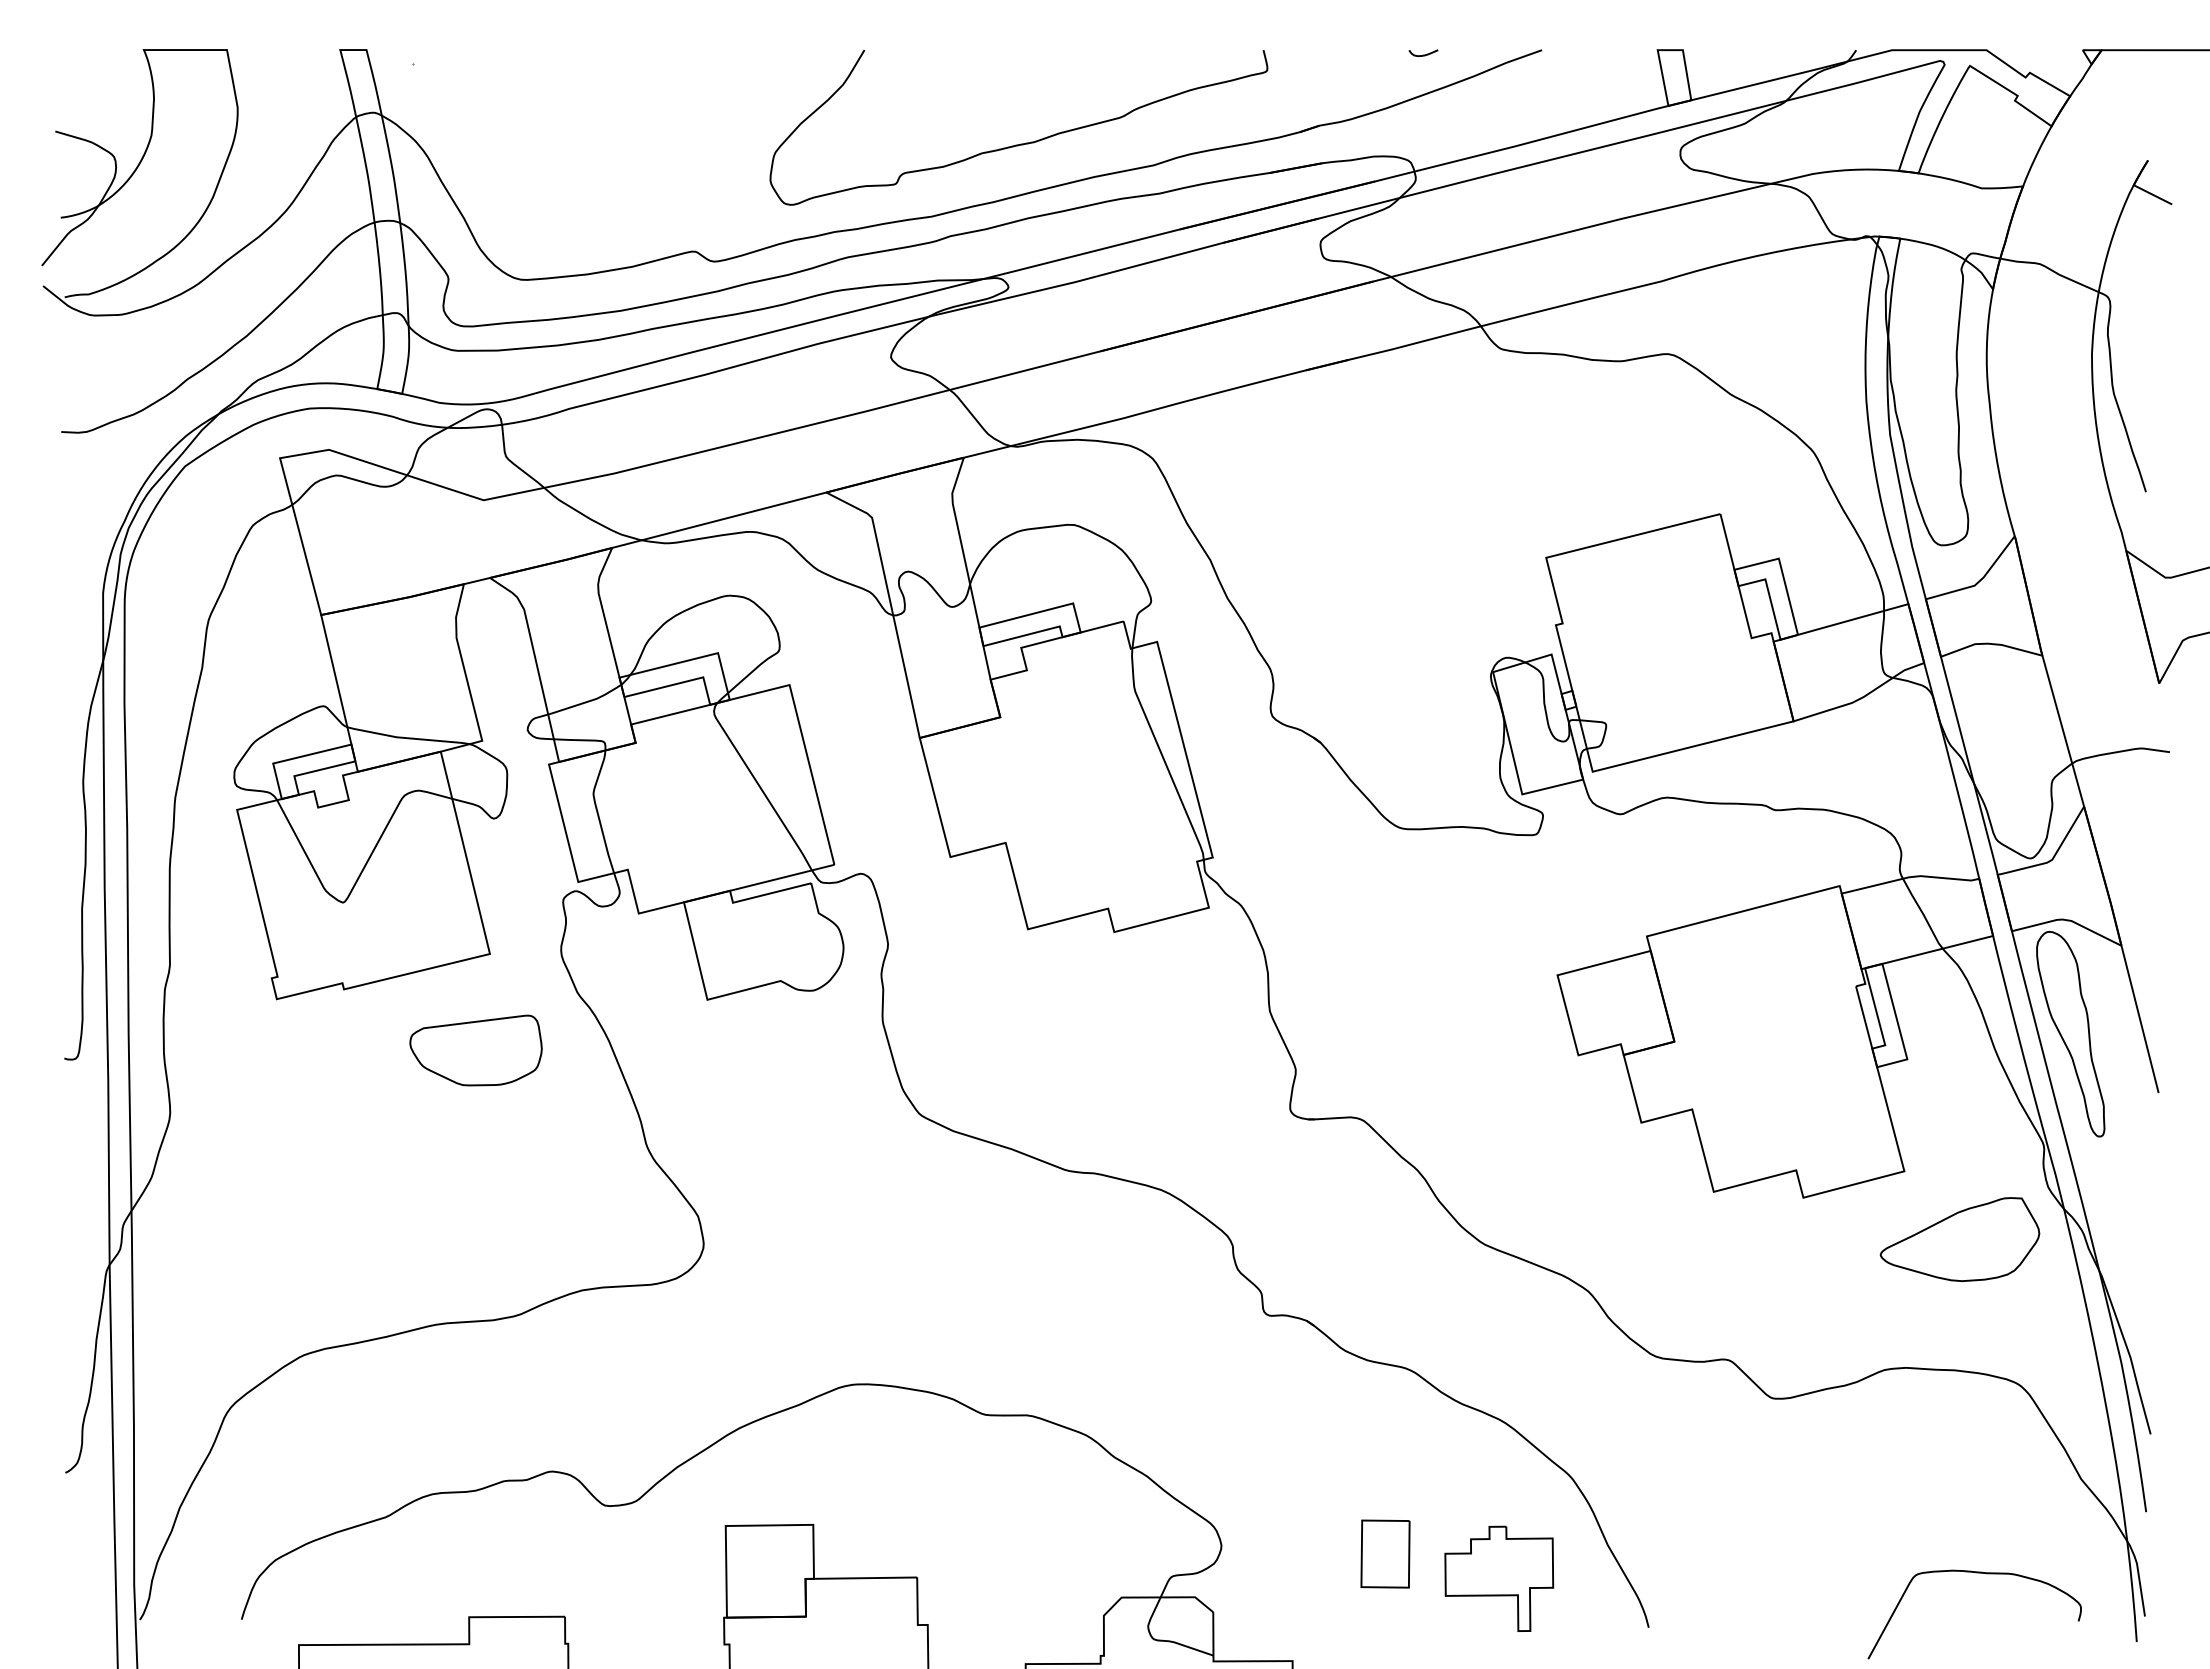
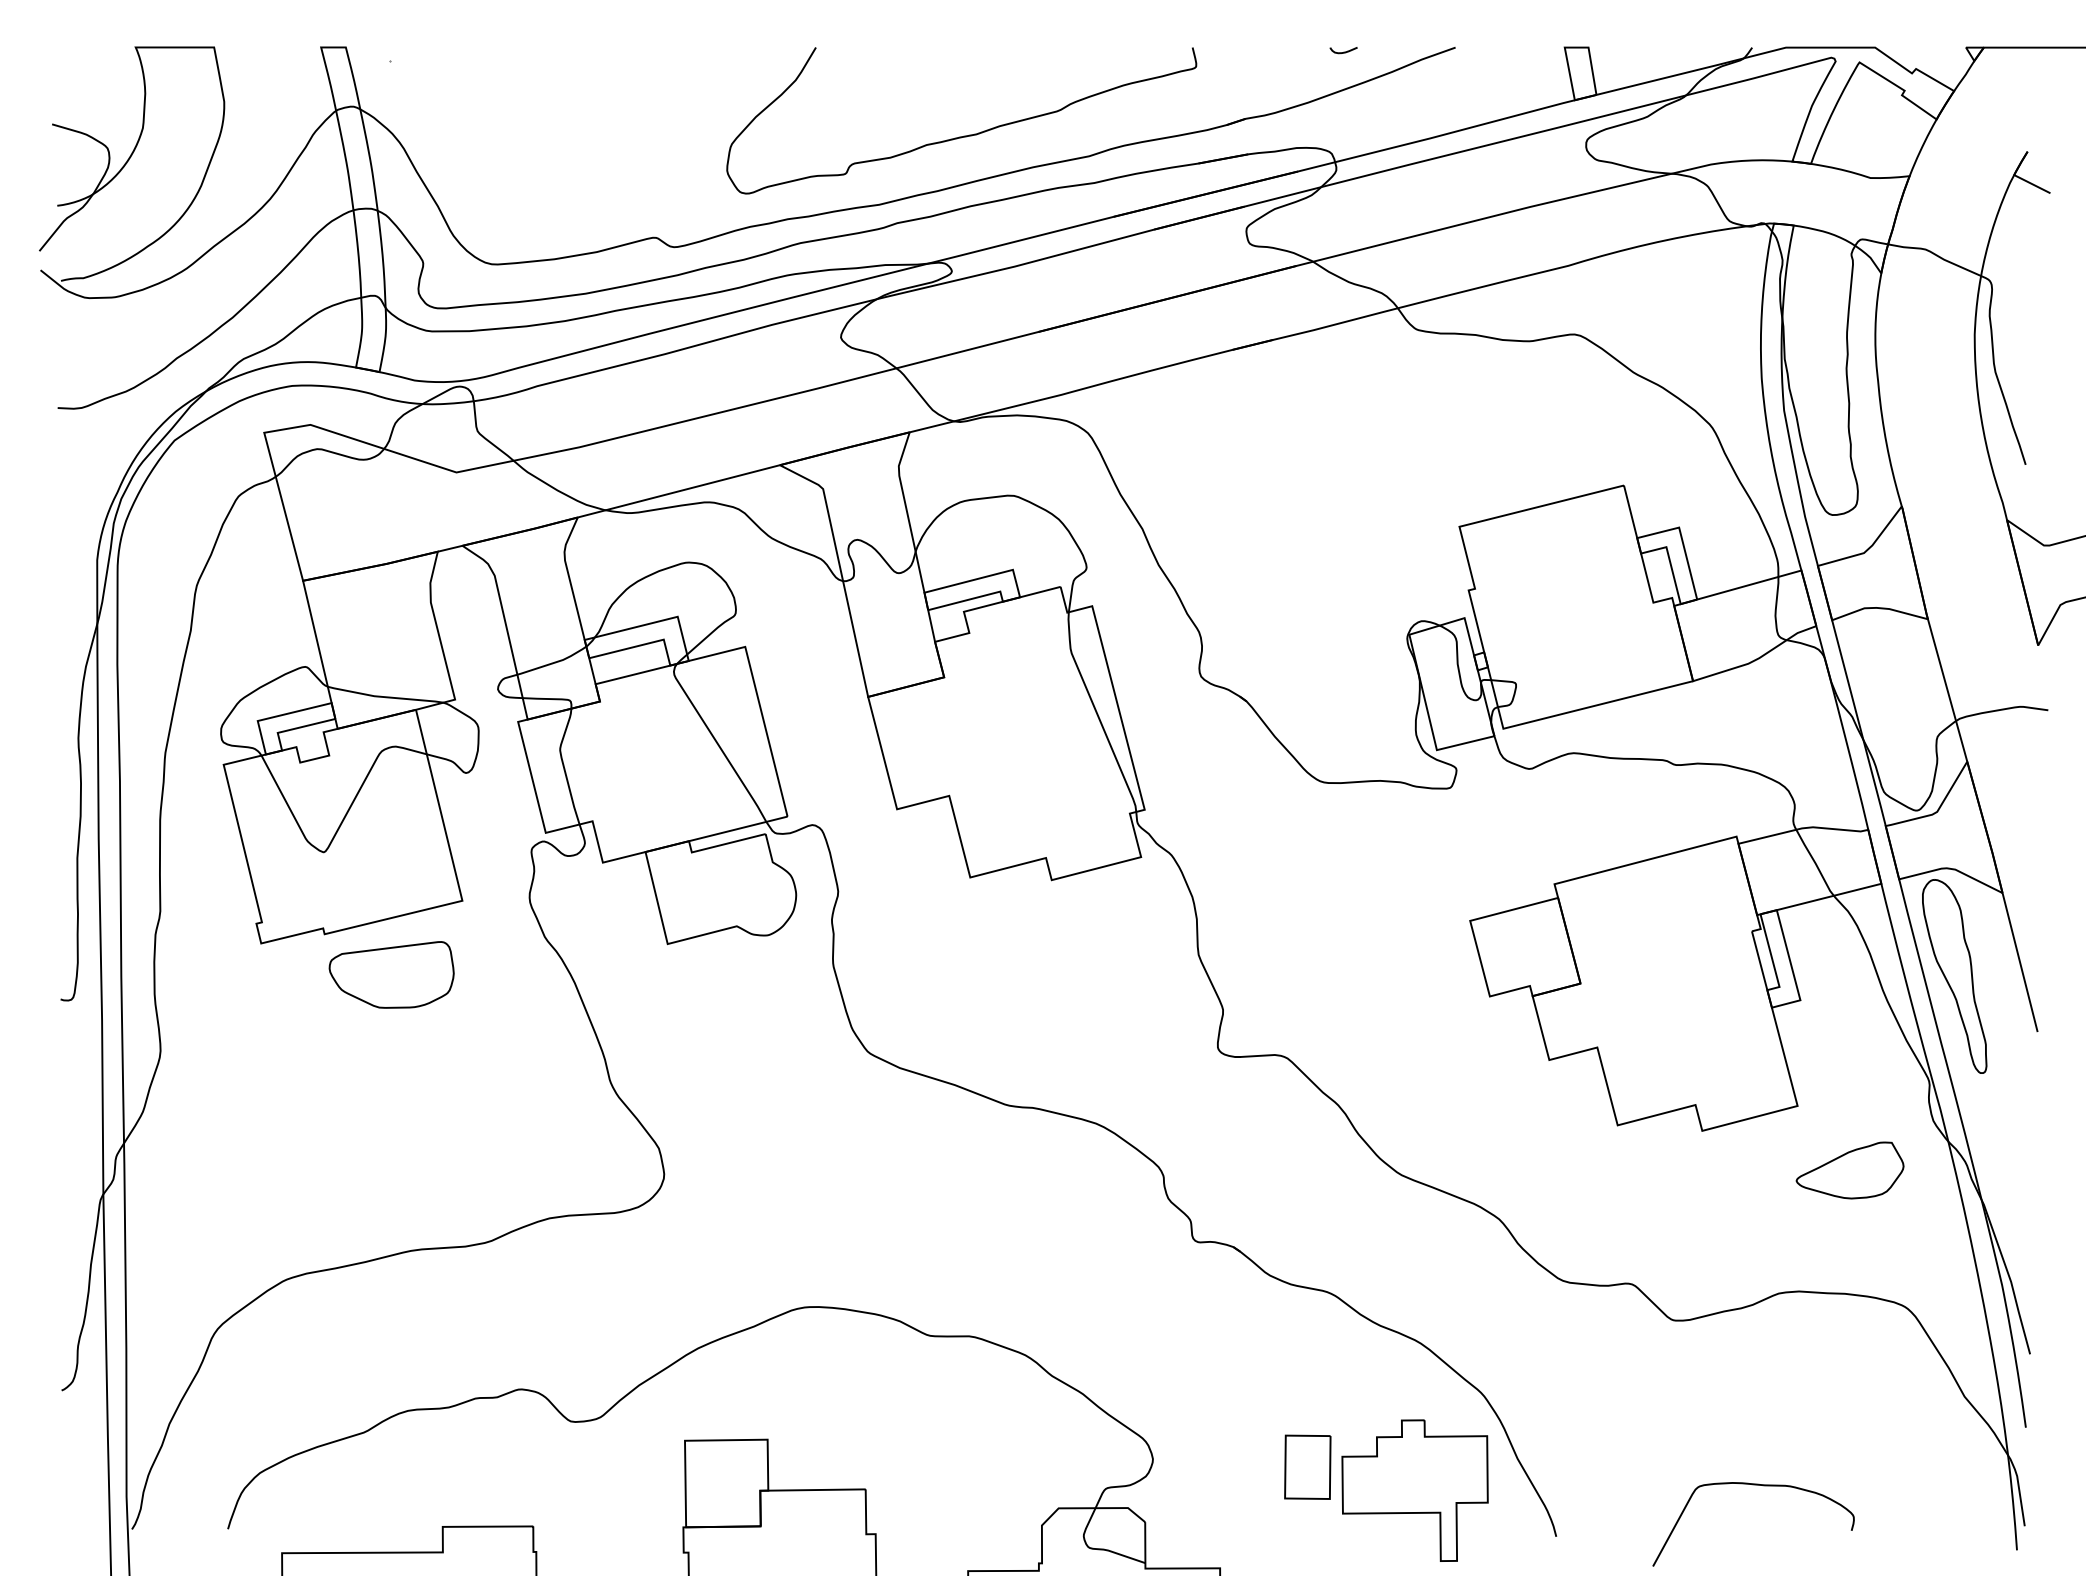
part: (475, 1050) -> (391, 974), moved
part: (1959, 1239) -> (1849, 1170), size x0.71
curve: (1975, 1573) -> (1754, 1485), moved
part: (1499, 1578) -> (1415, 1490), size x1.43

